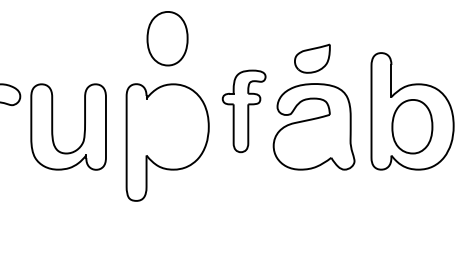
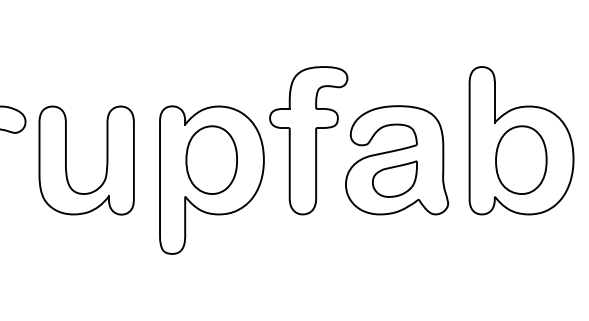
part: (167, 38) -> (211, 159), moved
part: (312, 58) -> (395, 178), moved
part: (243, 111) -> (307, 140), size x1.43

